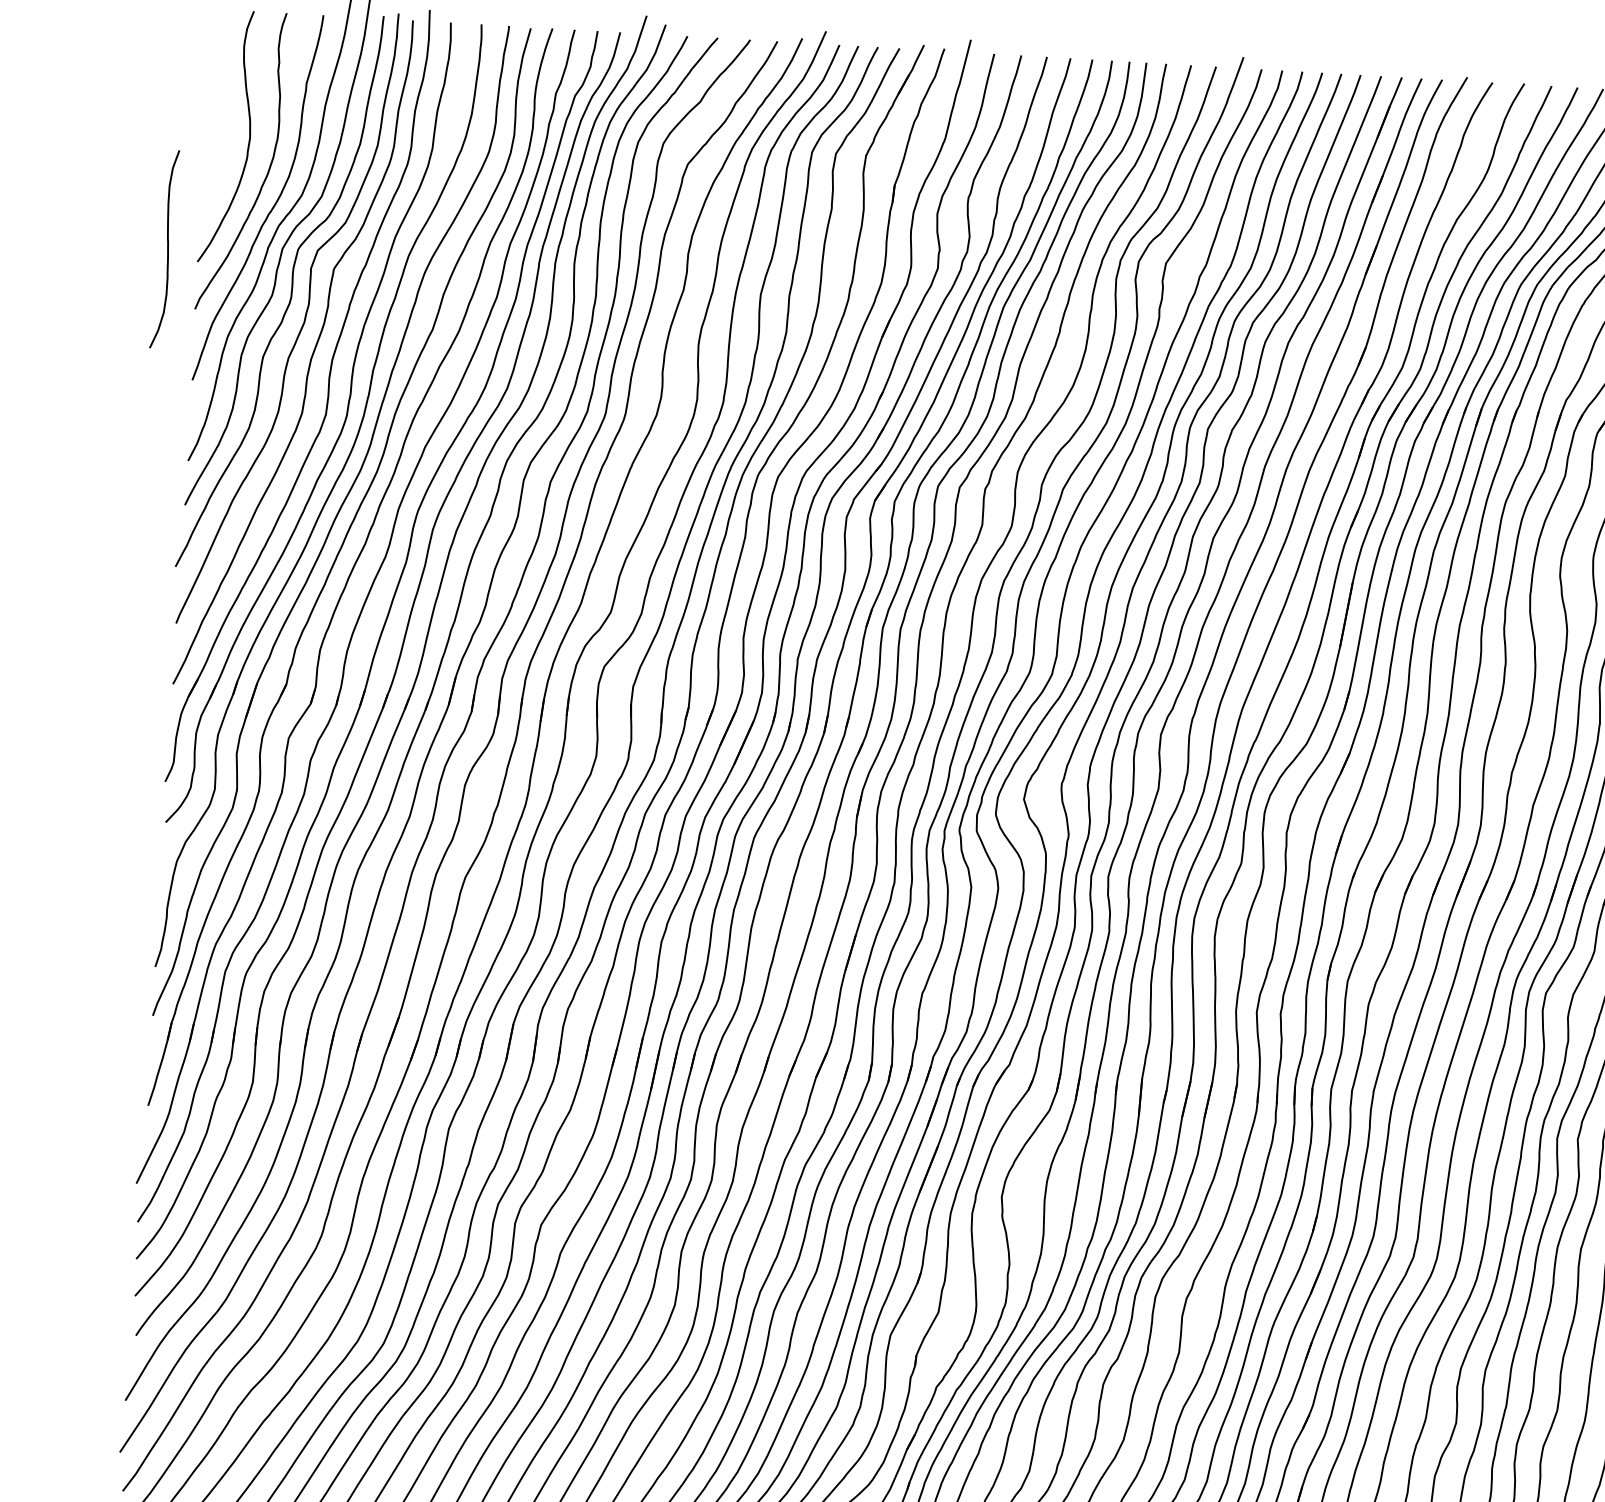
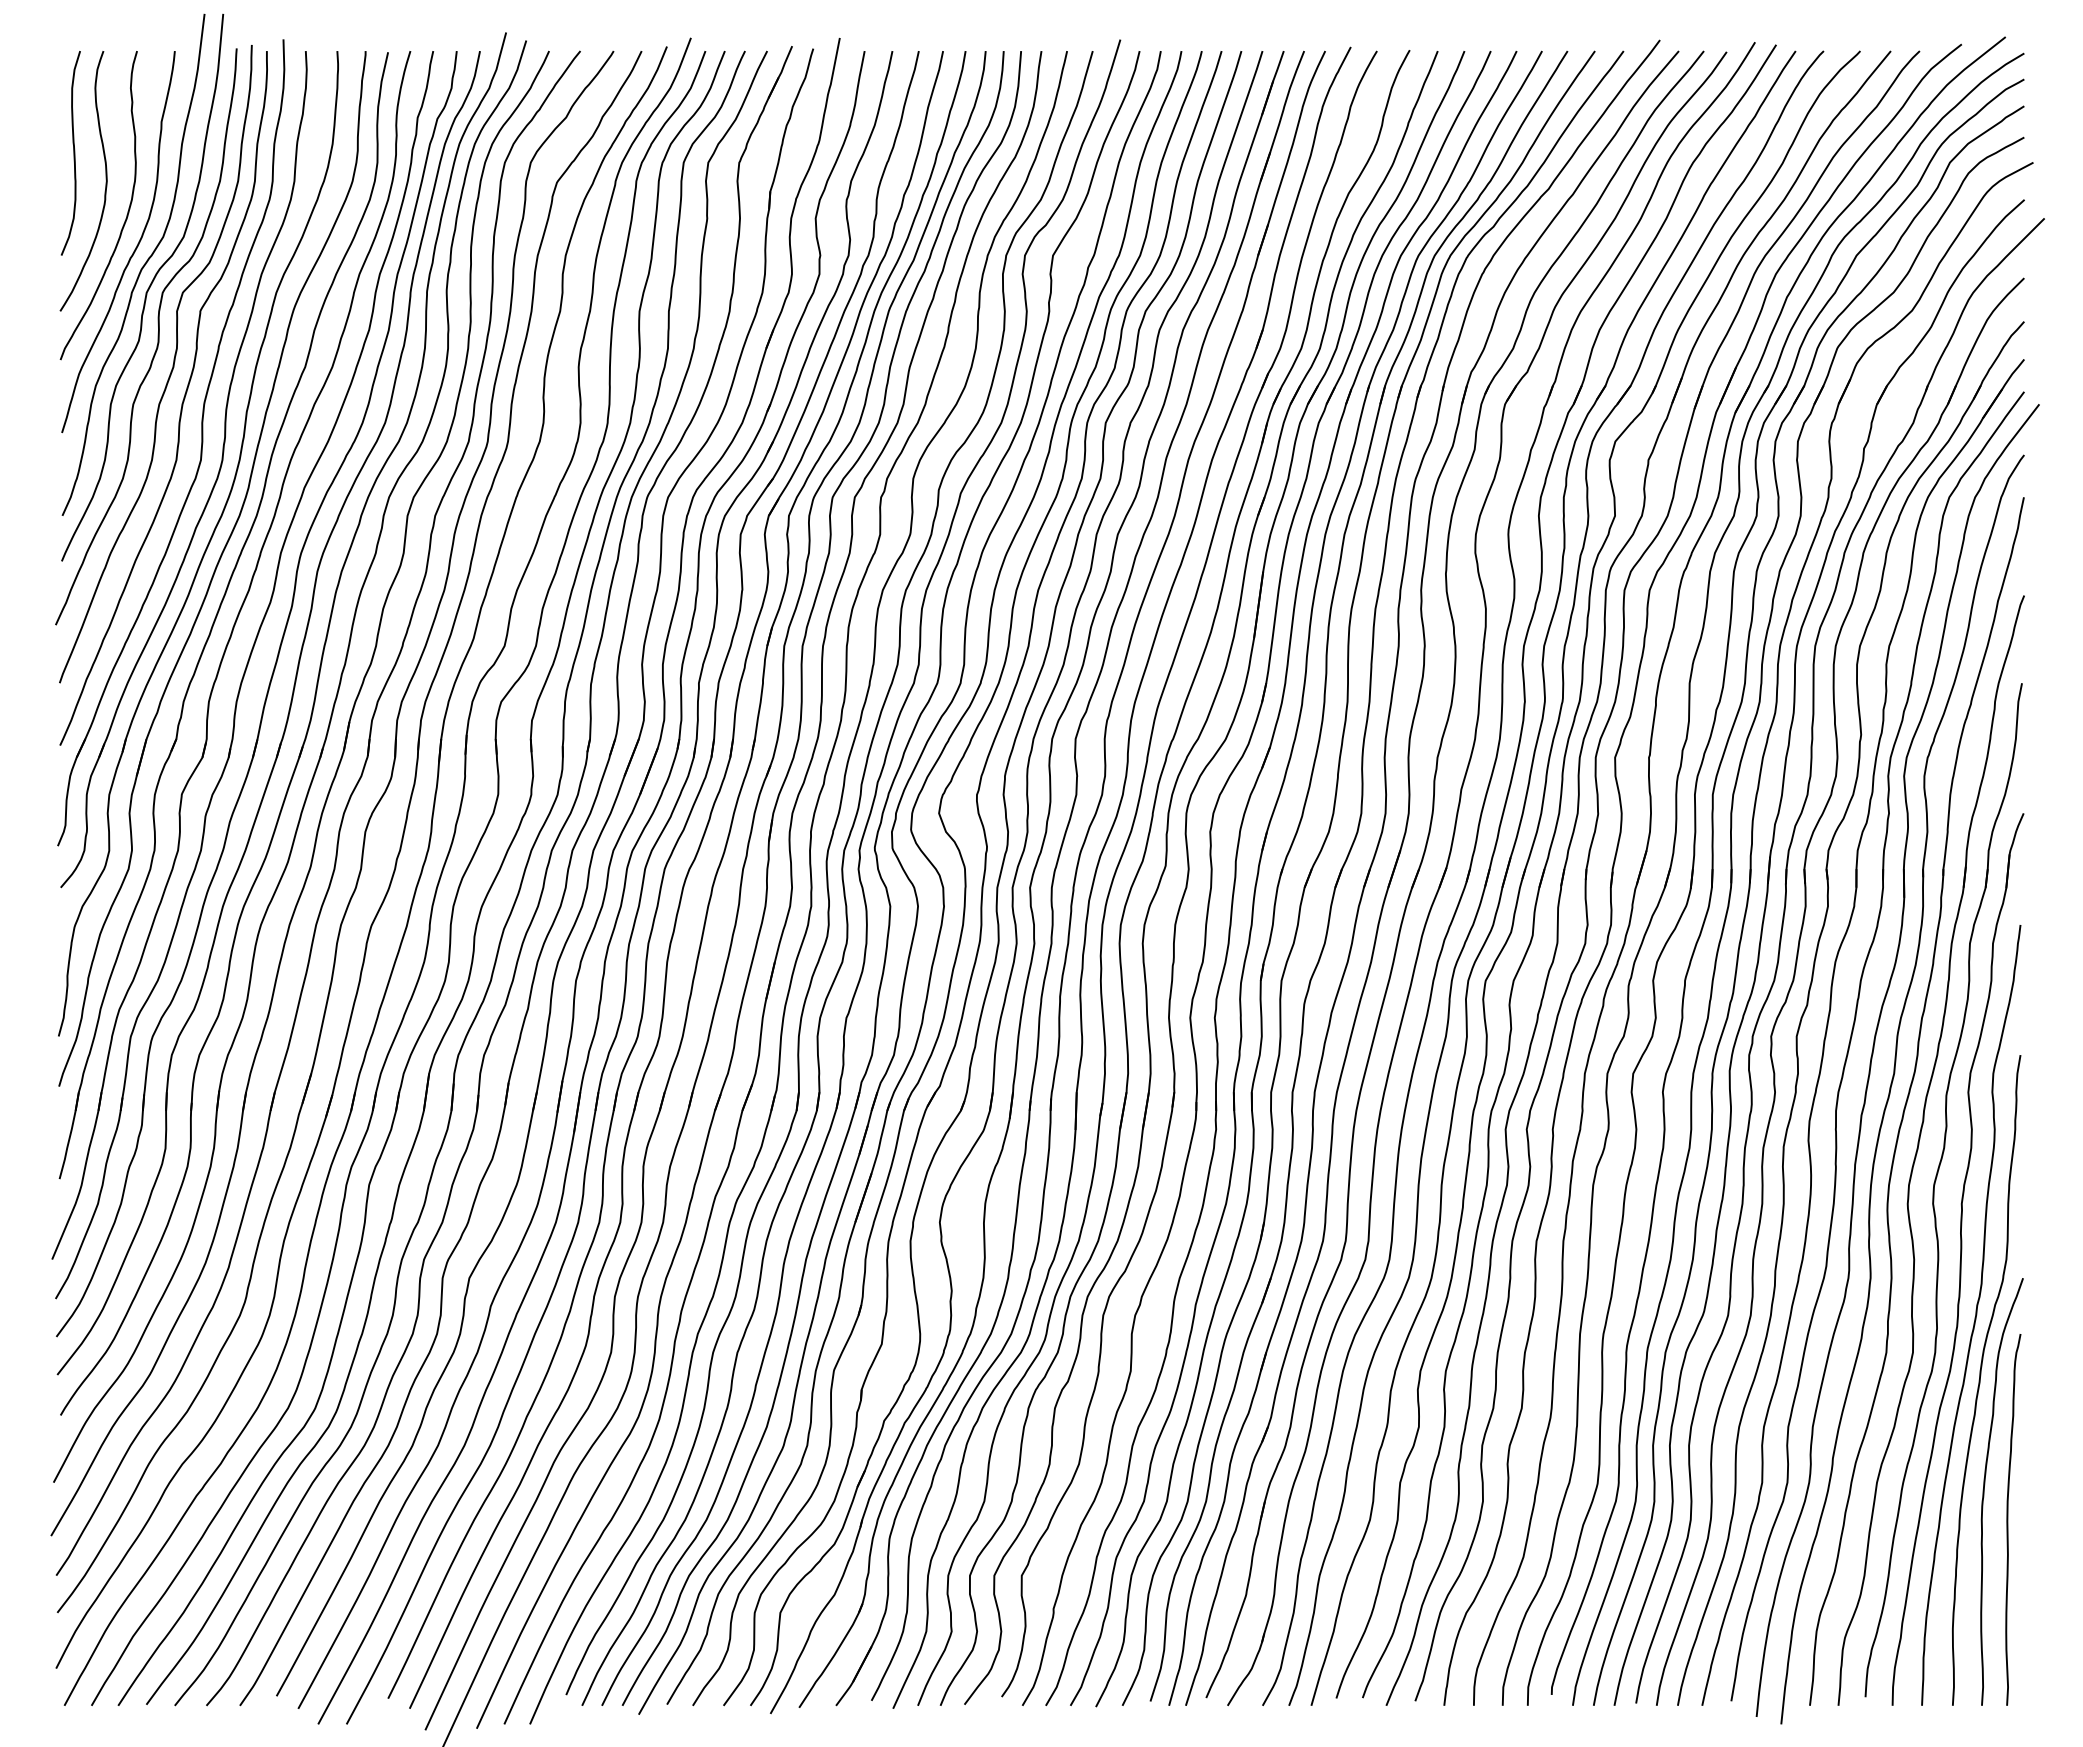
curve: (167, 249) -> (73, 153), moved

